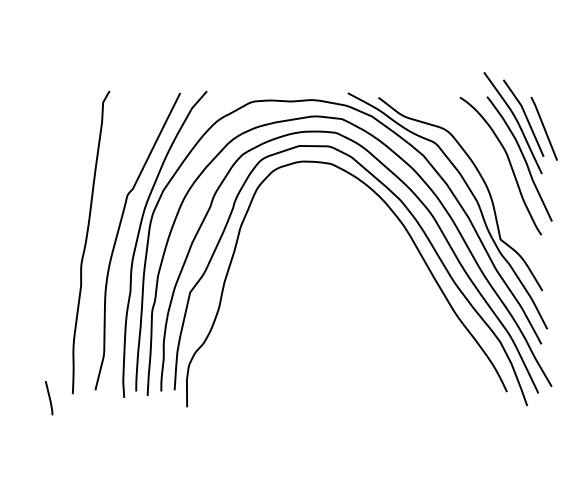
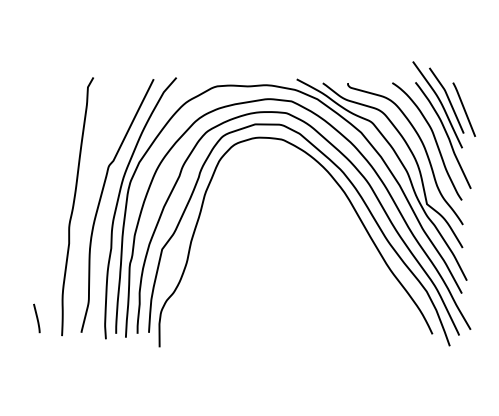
curve: (495, 170) -> (422, 145), added
line: (48, 398) -> (36, 318), moved

